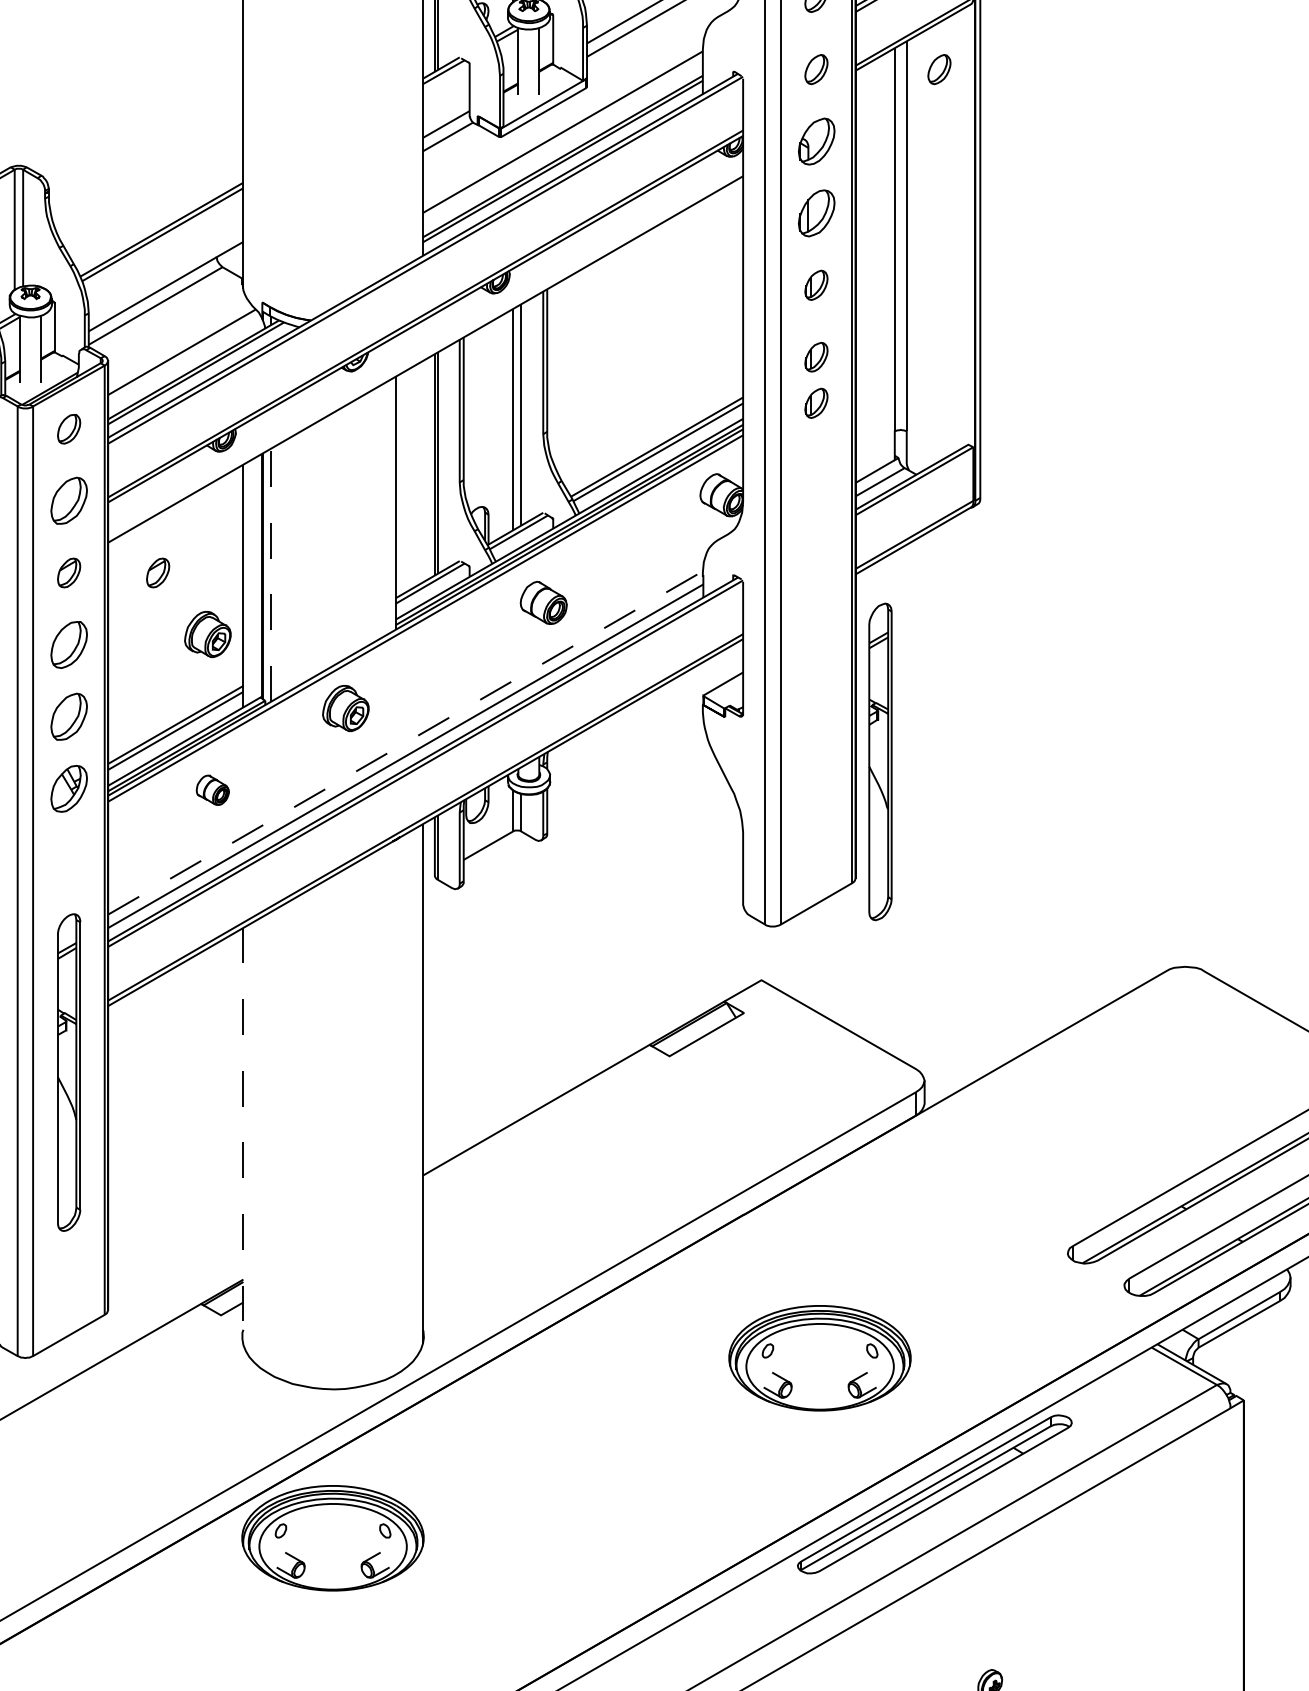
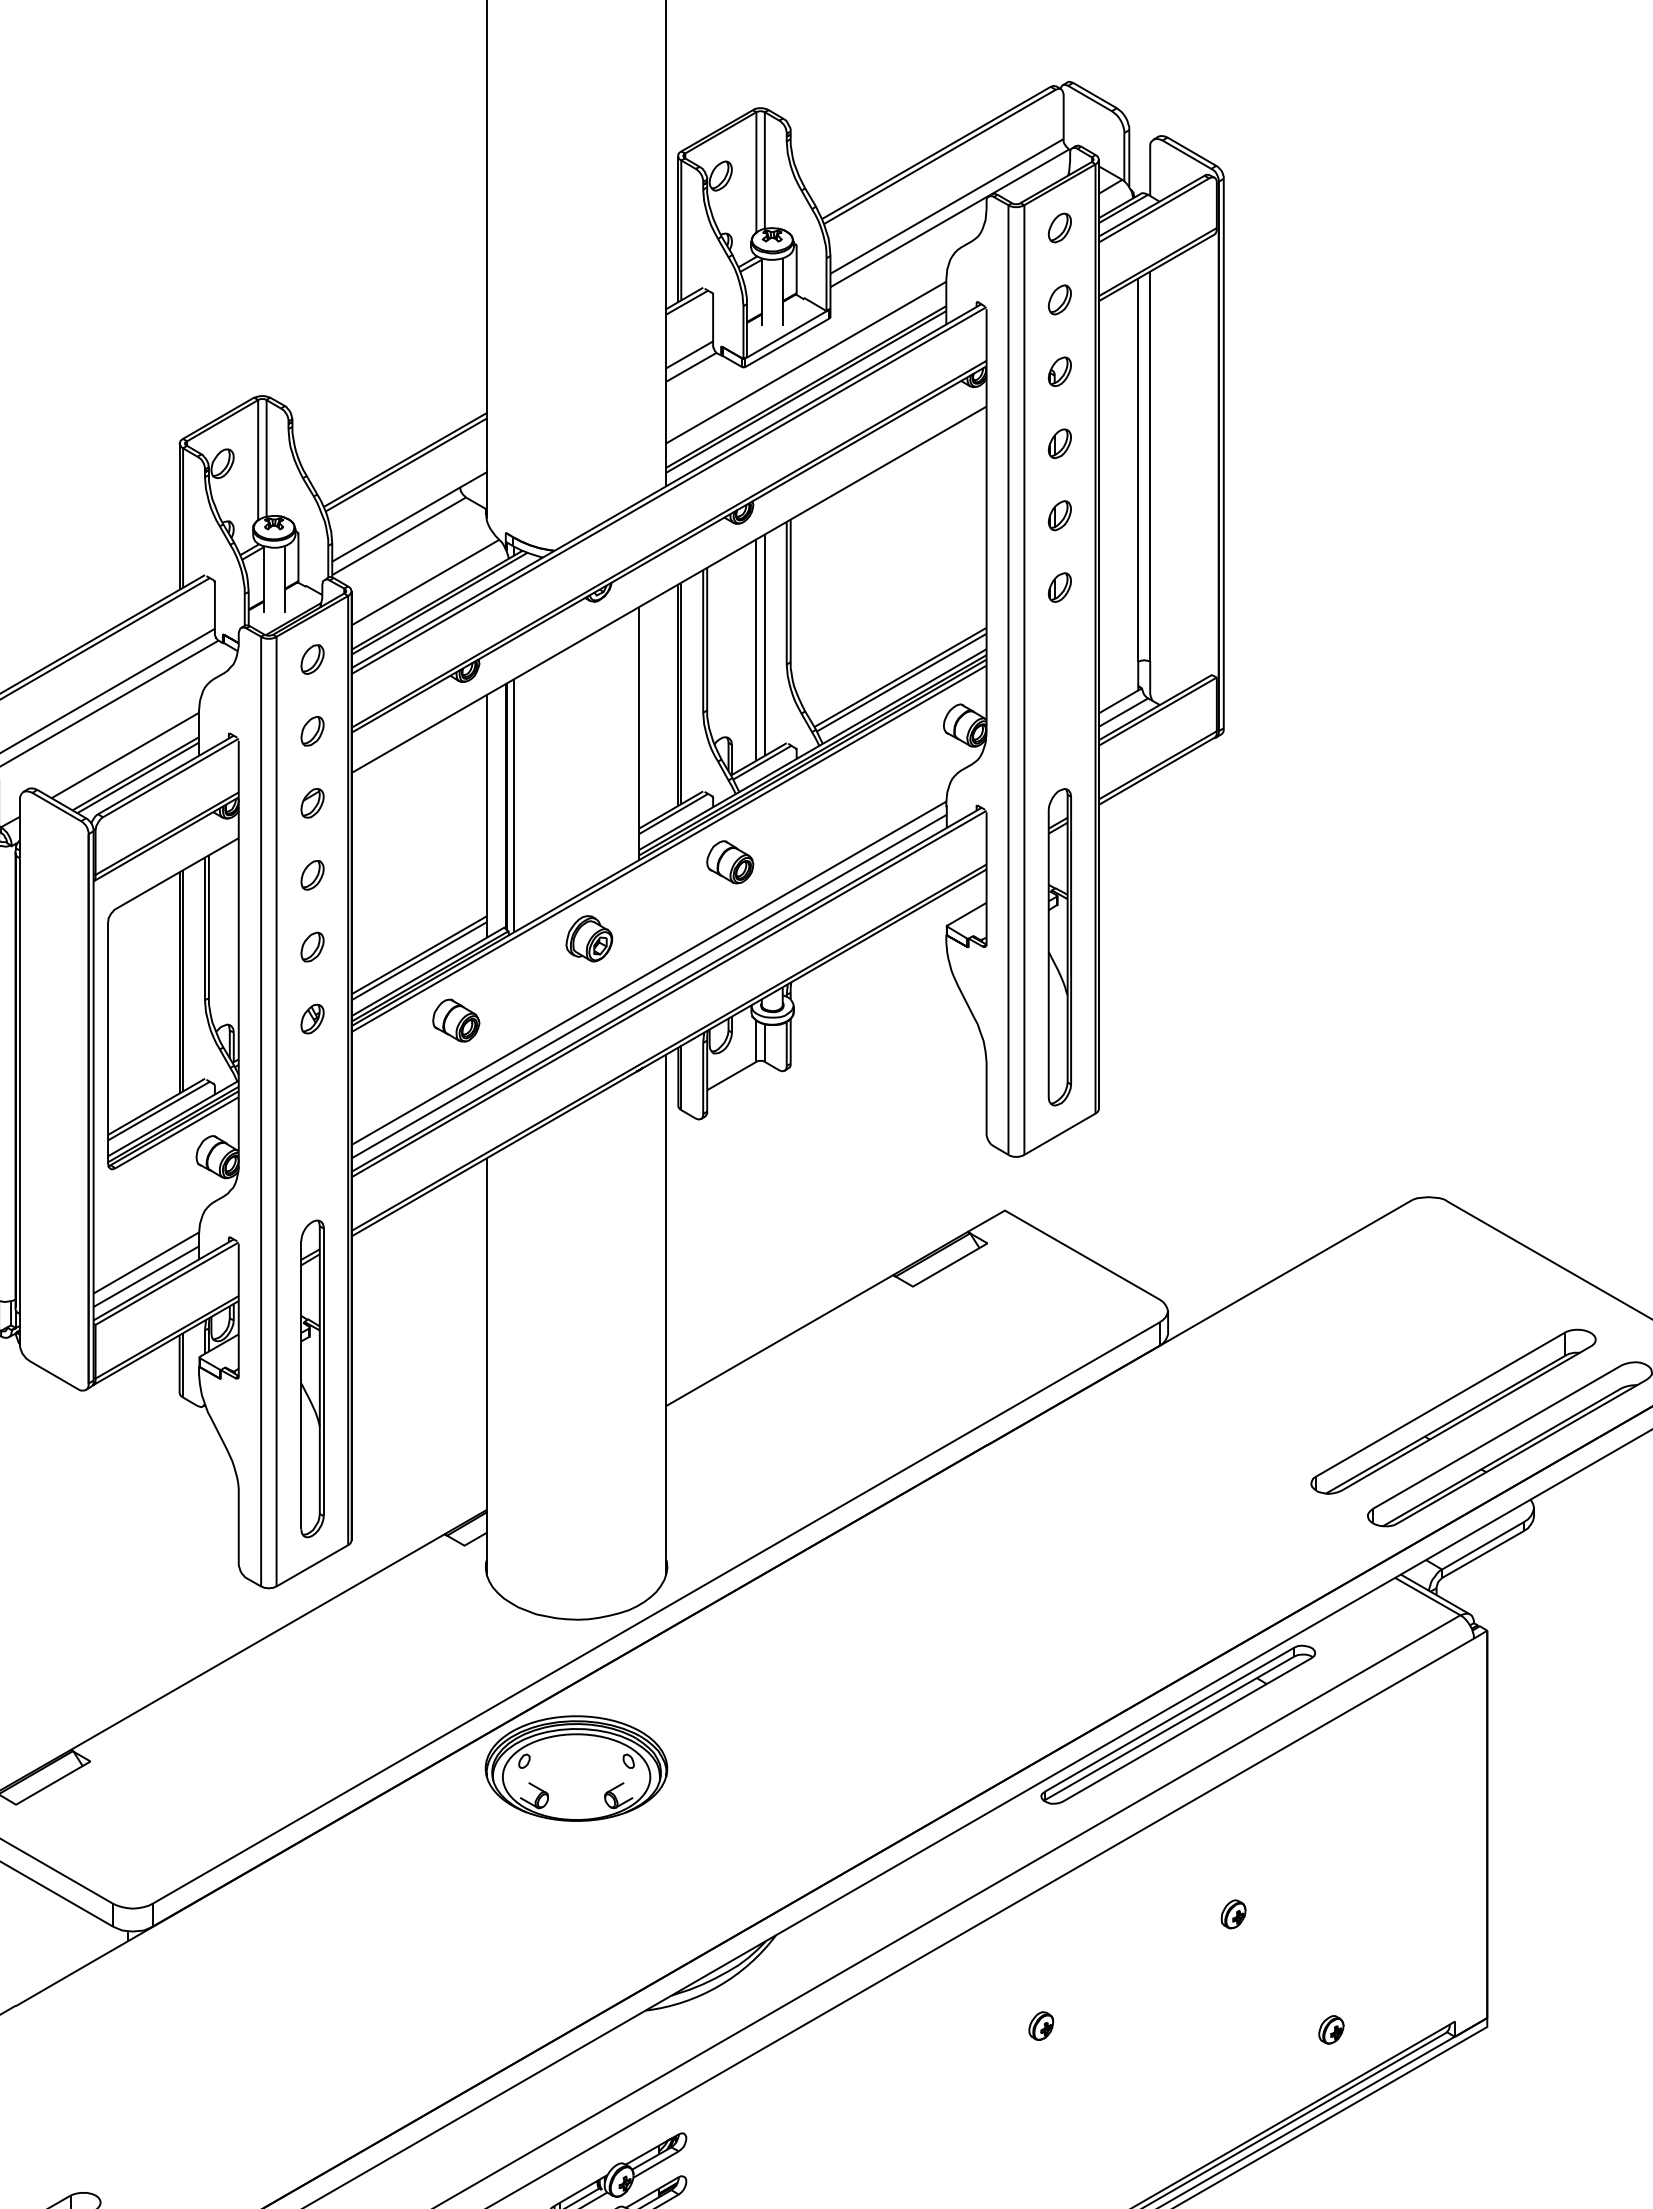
part: (939, 69) -> (1182, 299), removed
part: (816, 141) -> (1059, 371), size x0.62
part: (816, 213) -> (1059, 443), size x0.62
part: (816, 403) -> (1059, 633), removed
part: (69, 501) -> (312, 731), size x0.62
part: (158, 573) -> (401, 803), removed
line: (271, 575) -> (514, 805), dashed -> solid
part: (544, 603) -> (730, 862), moved
part: (208, 634) -> (451, 864), removed
part: (69, 645) -> (312, 875), size x0.62
part: (69, 716) -> (312, 946), size x0.62
line: (406, 743) -> (649, 973), dashed -> solid
part: (880, 762) -> (1059, 947), moved
part: (69, 788) -> (312, 1018), size x0.62
part: (213, 790) -> (456, 1020), size x1.43
part: (69, 1072) -> (312, 1378), moved
line: (243, 1136) -> (486, 1366), dashed -> solid
part: (820, 1358) -> (1063, 1588), removed

